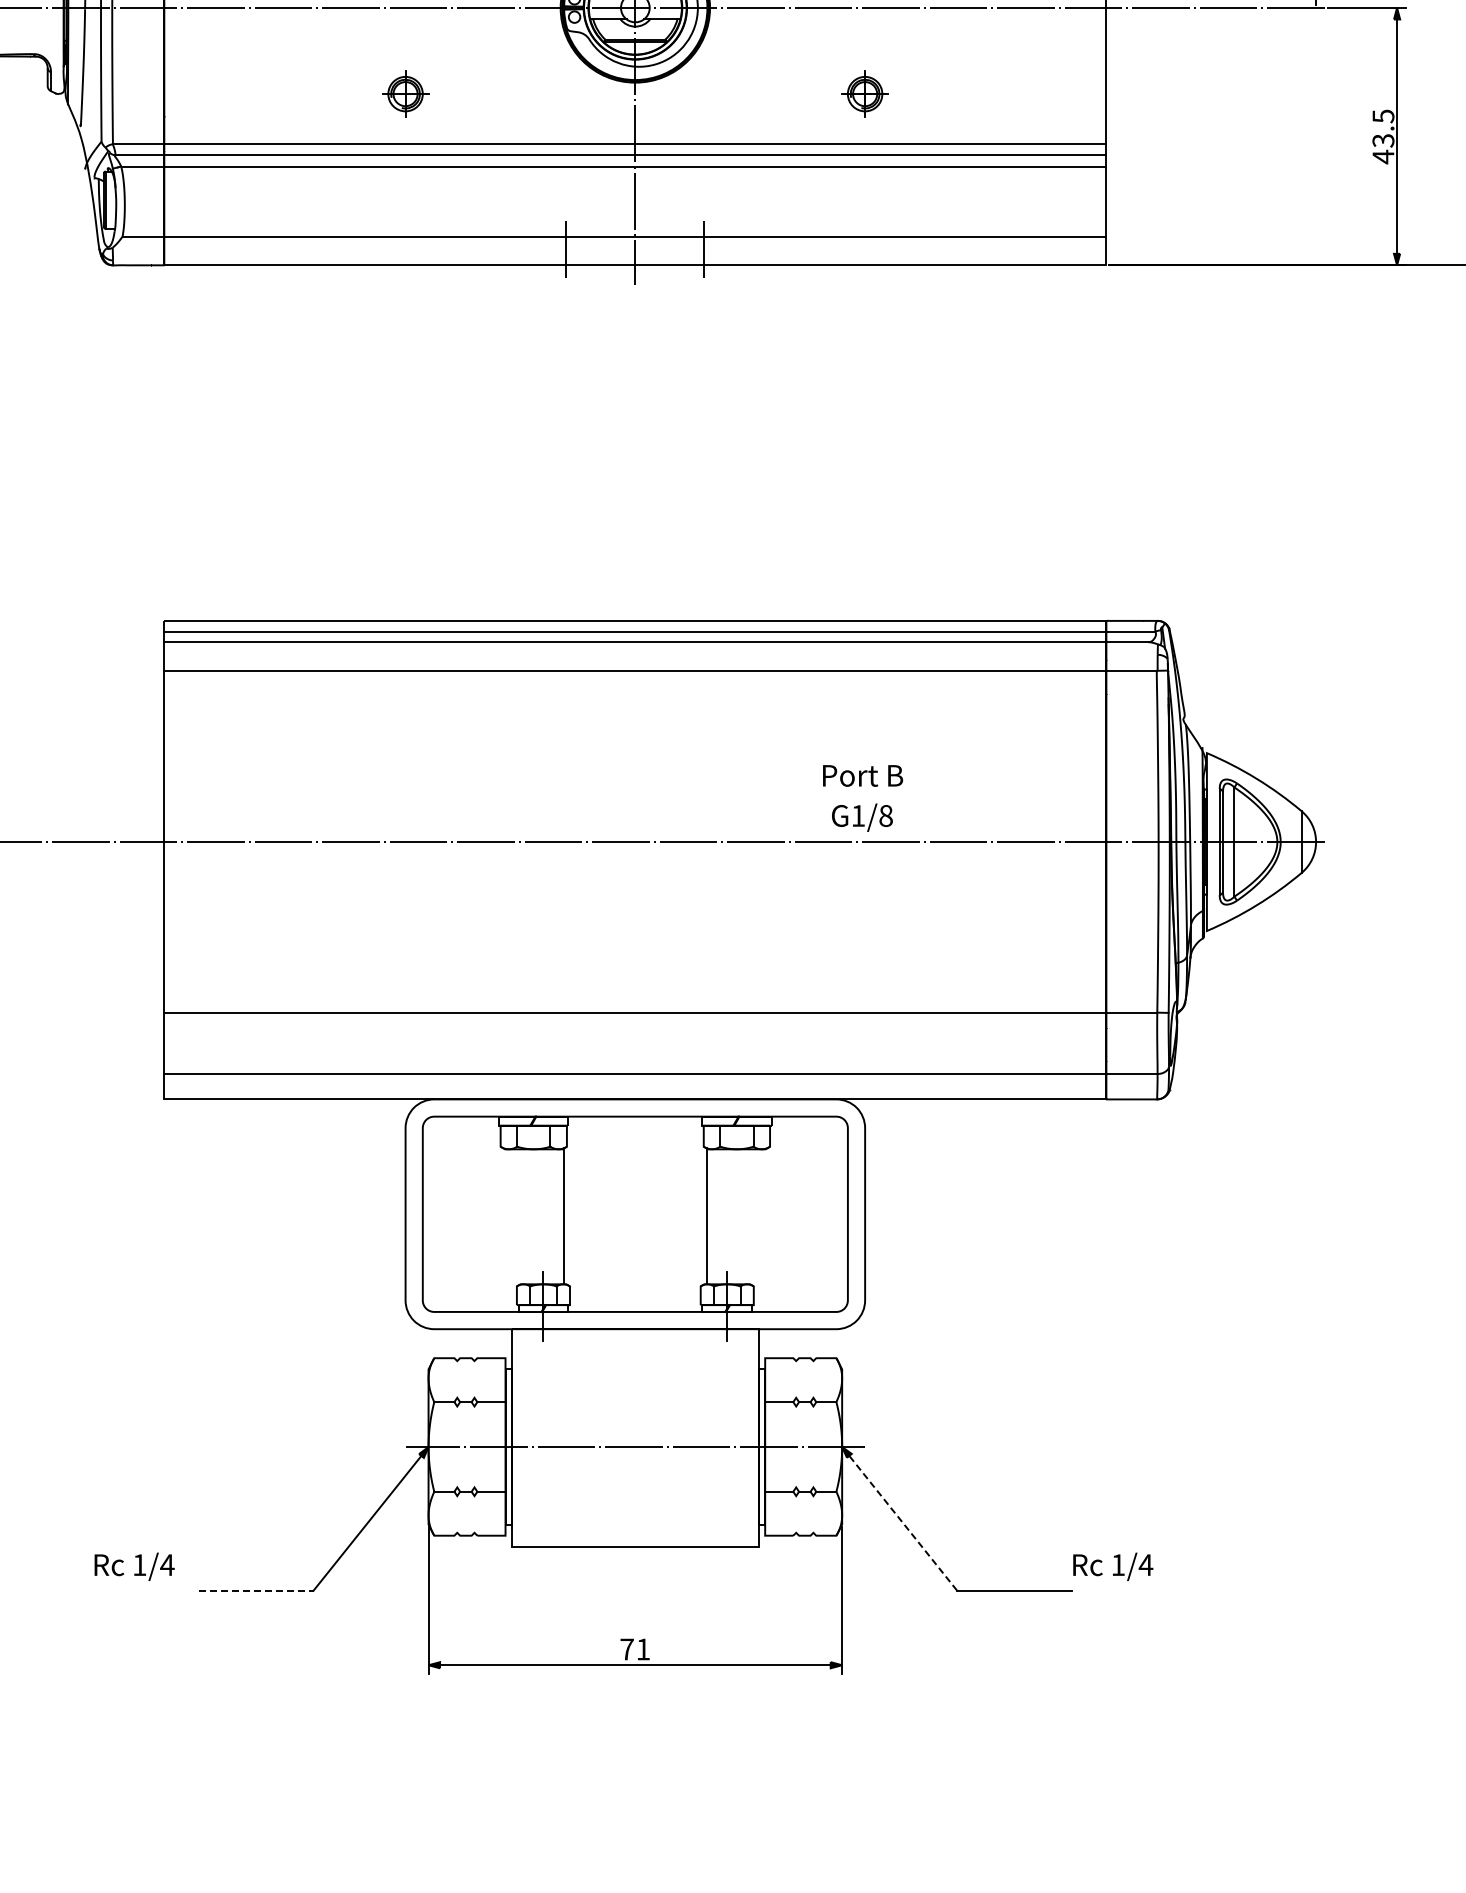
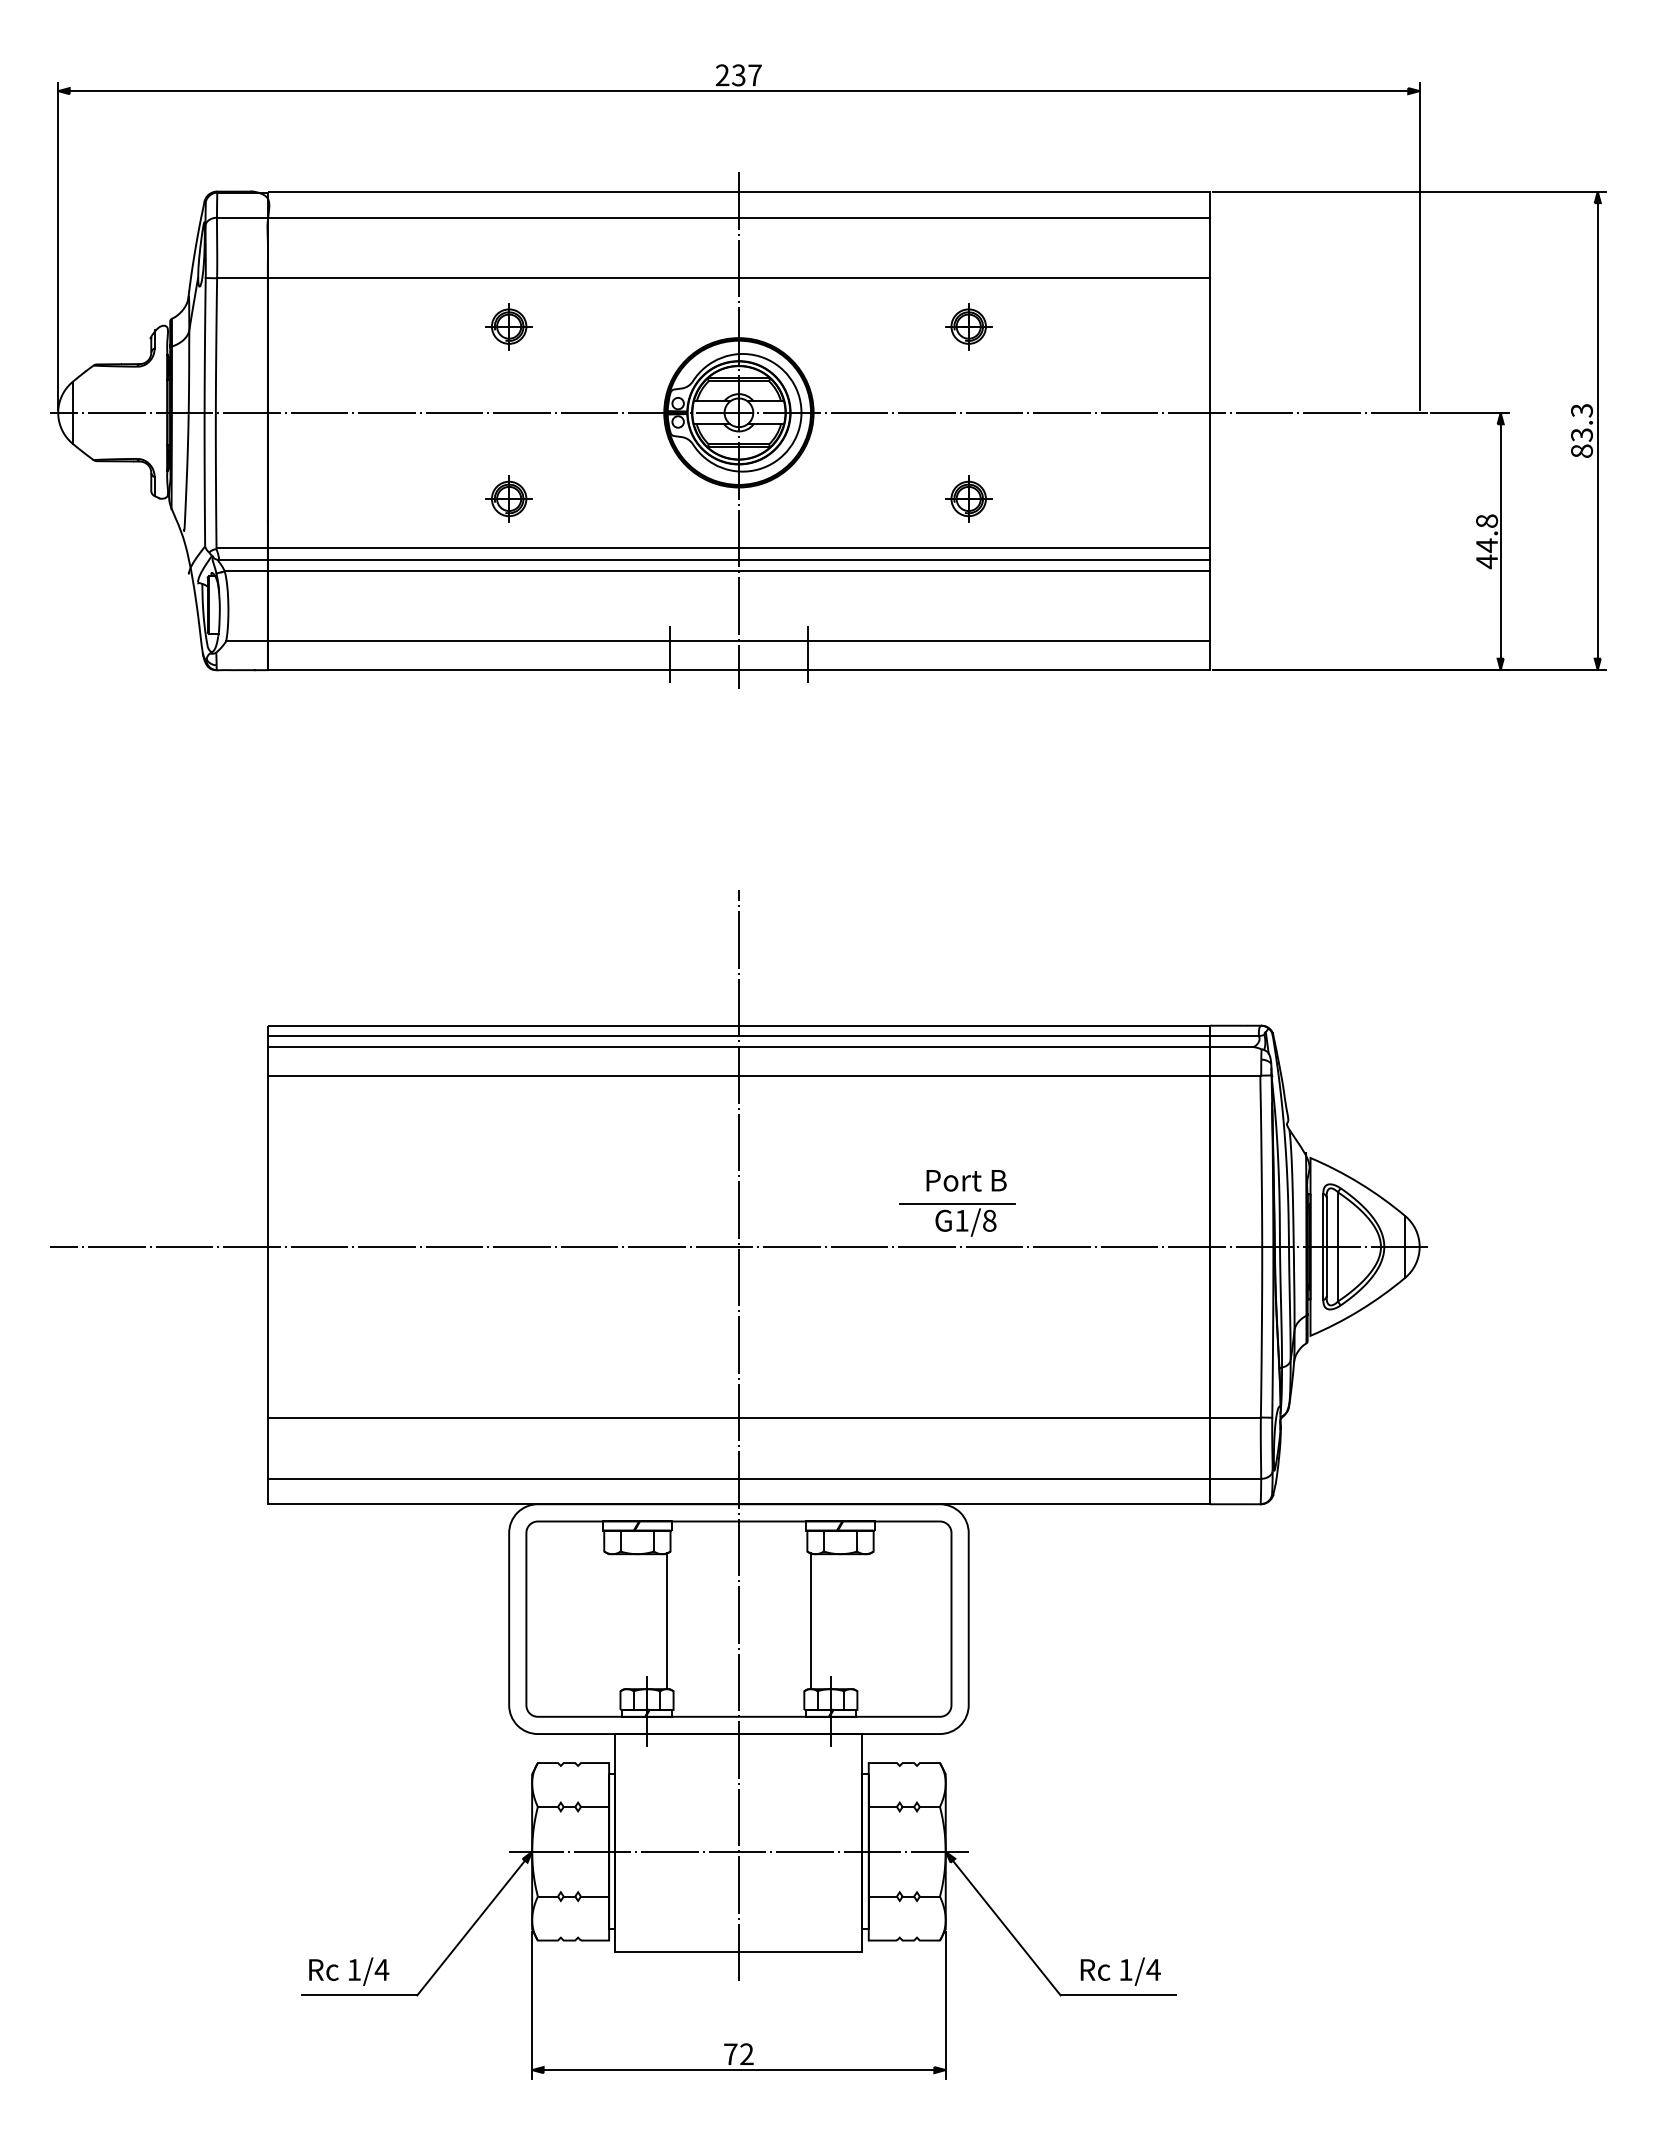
text: (1383, 128) -> (1487, 533), 43.5 -> 44.8
line: (852, 798) -> (956, 1203), added
line: (634, 1030) -> (738, 1435), added
line: (899, 1518) -> (1003, 1923), dashed -> solid
text: (134, 1566) -> (349, 1971), moved
text: (1112, 1566) -> (1120, 1971), moved
line: (256, 1590) -> (360, 1995), dashed -> solid
text: (642, 1648) -> (746, 2053), 71 -> 72

